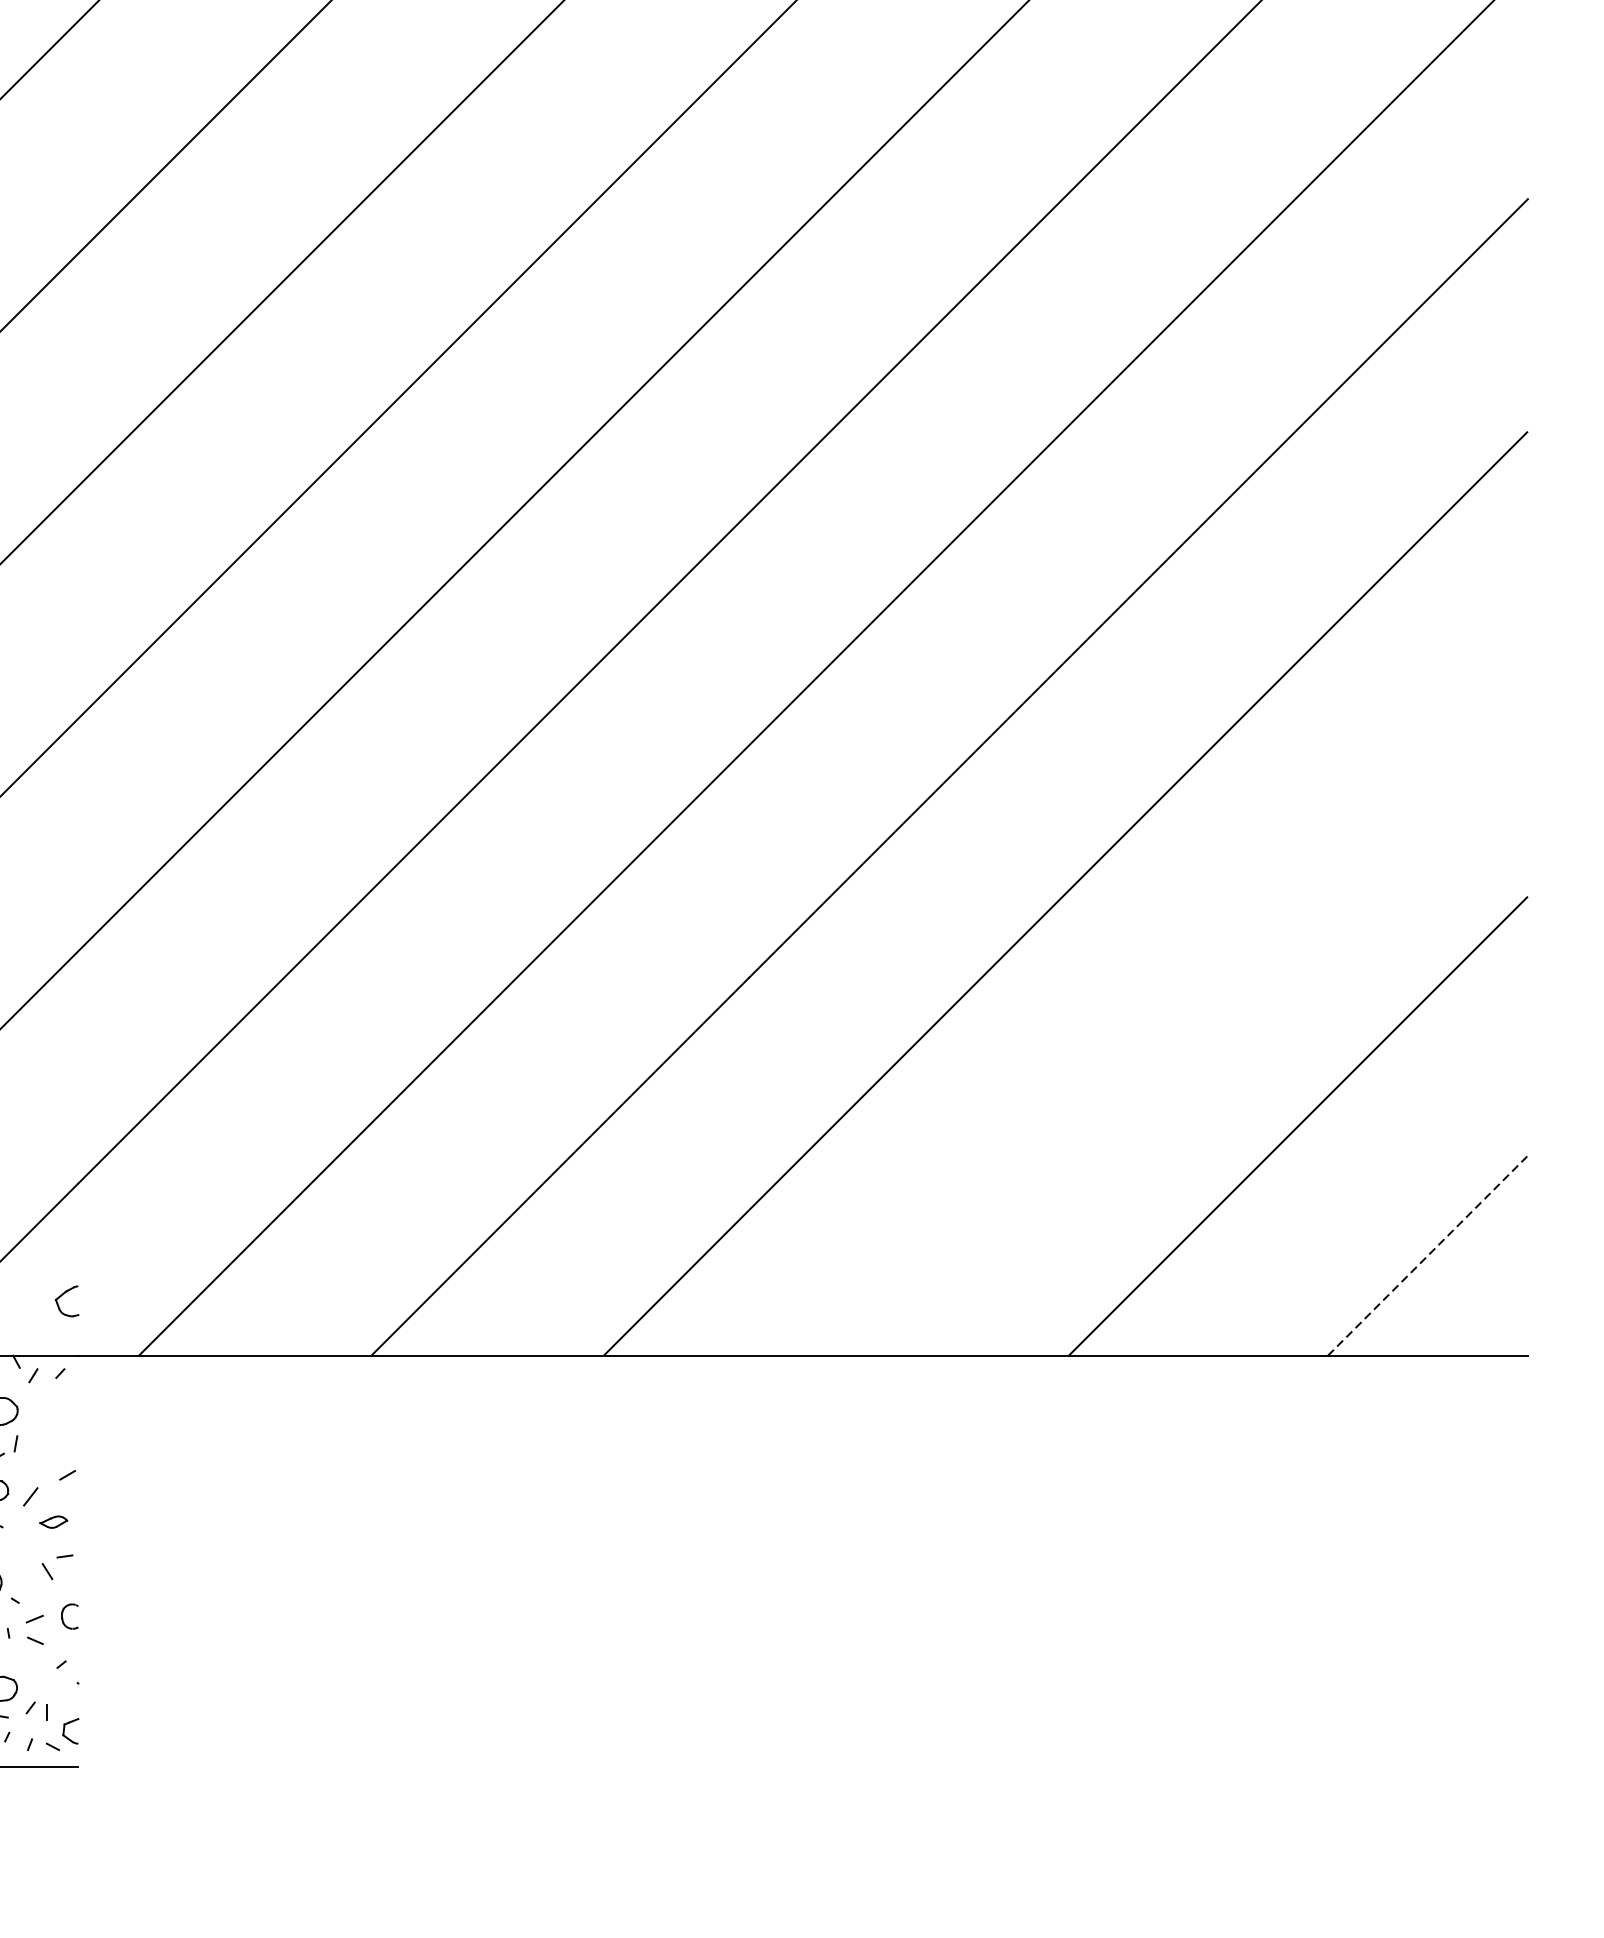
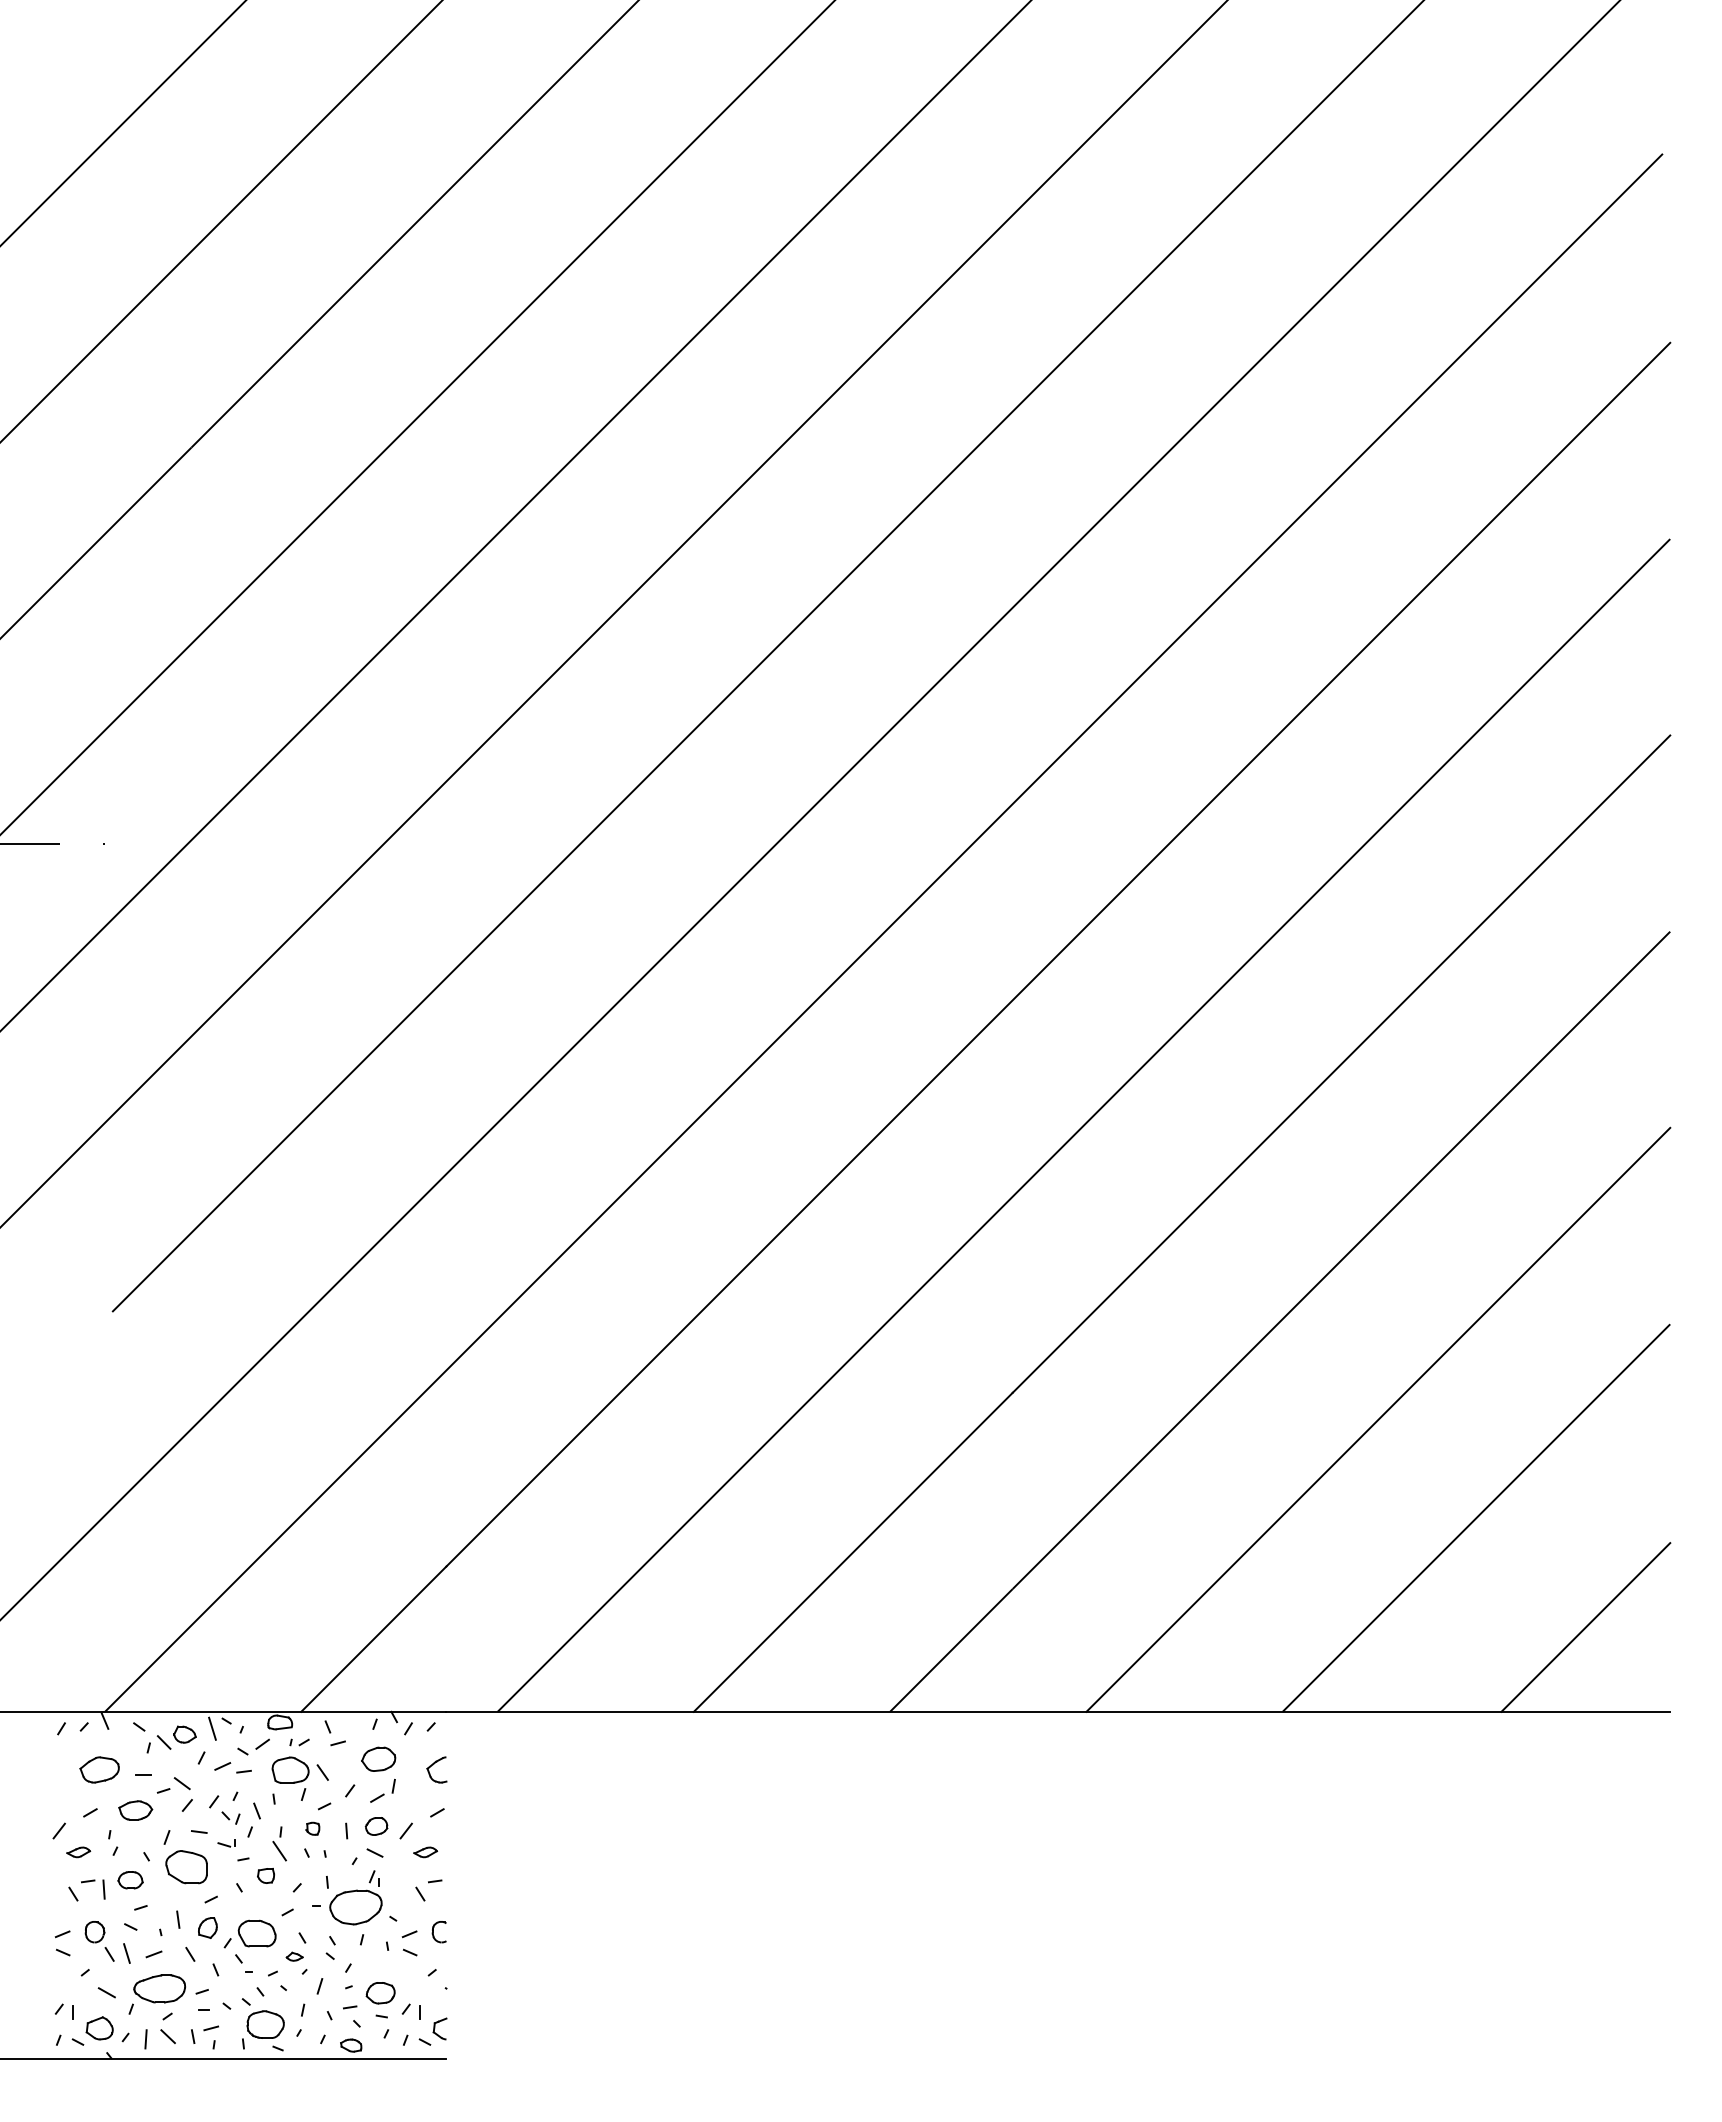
line: (1182, 1009) -> (1378, 1419), added
line: (1428, 1255) -> (1586, 1627), dashed -> solid
part: (66, 1300) -> (436, 1769), moved

